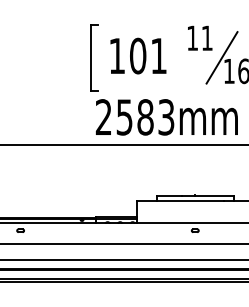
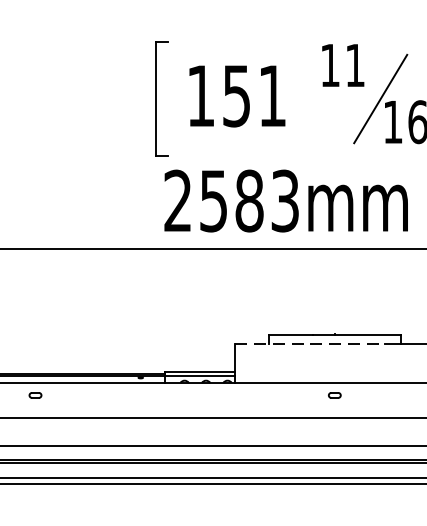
text: (138, 55) -> (237, 95), 101 -> 151
line: (180, 200) -> (309, 343), solid -> dashed

